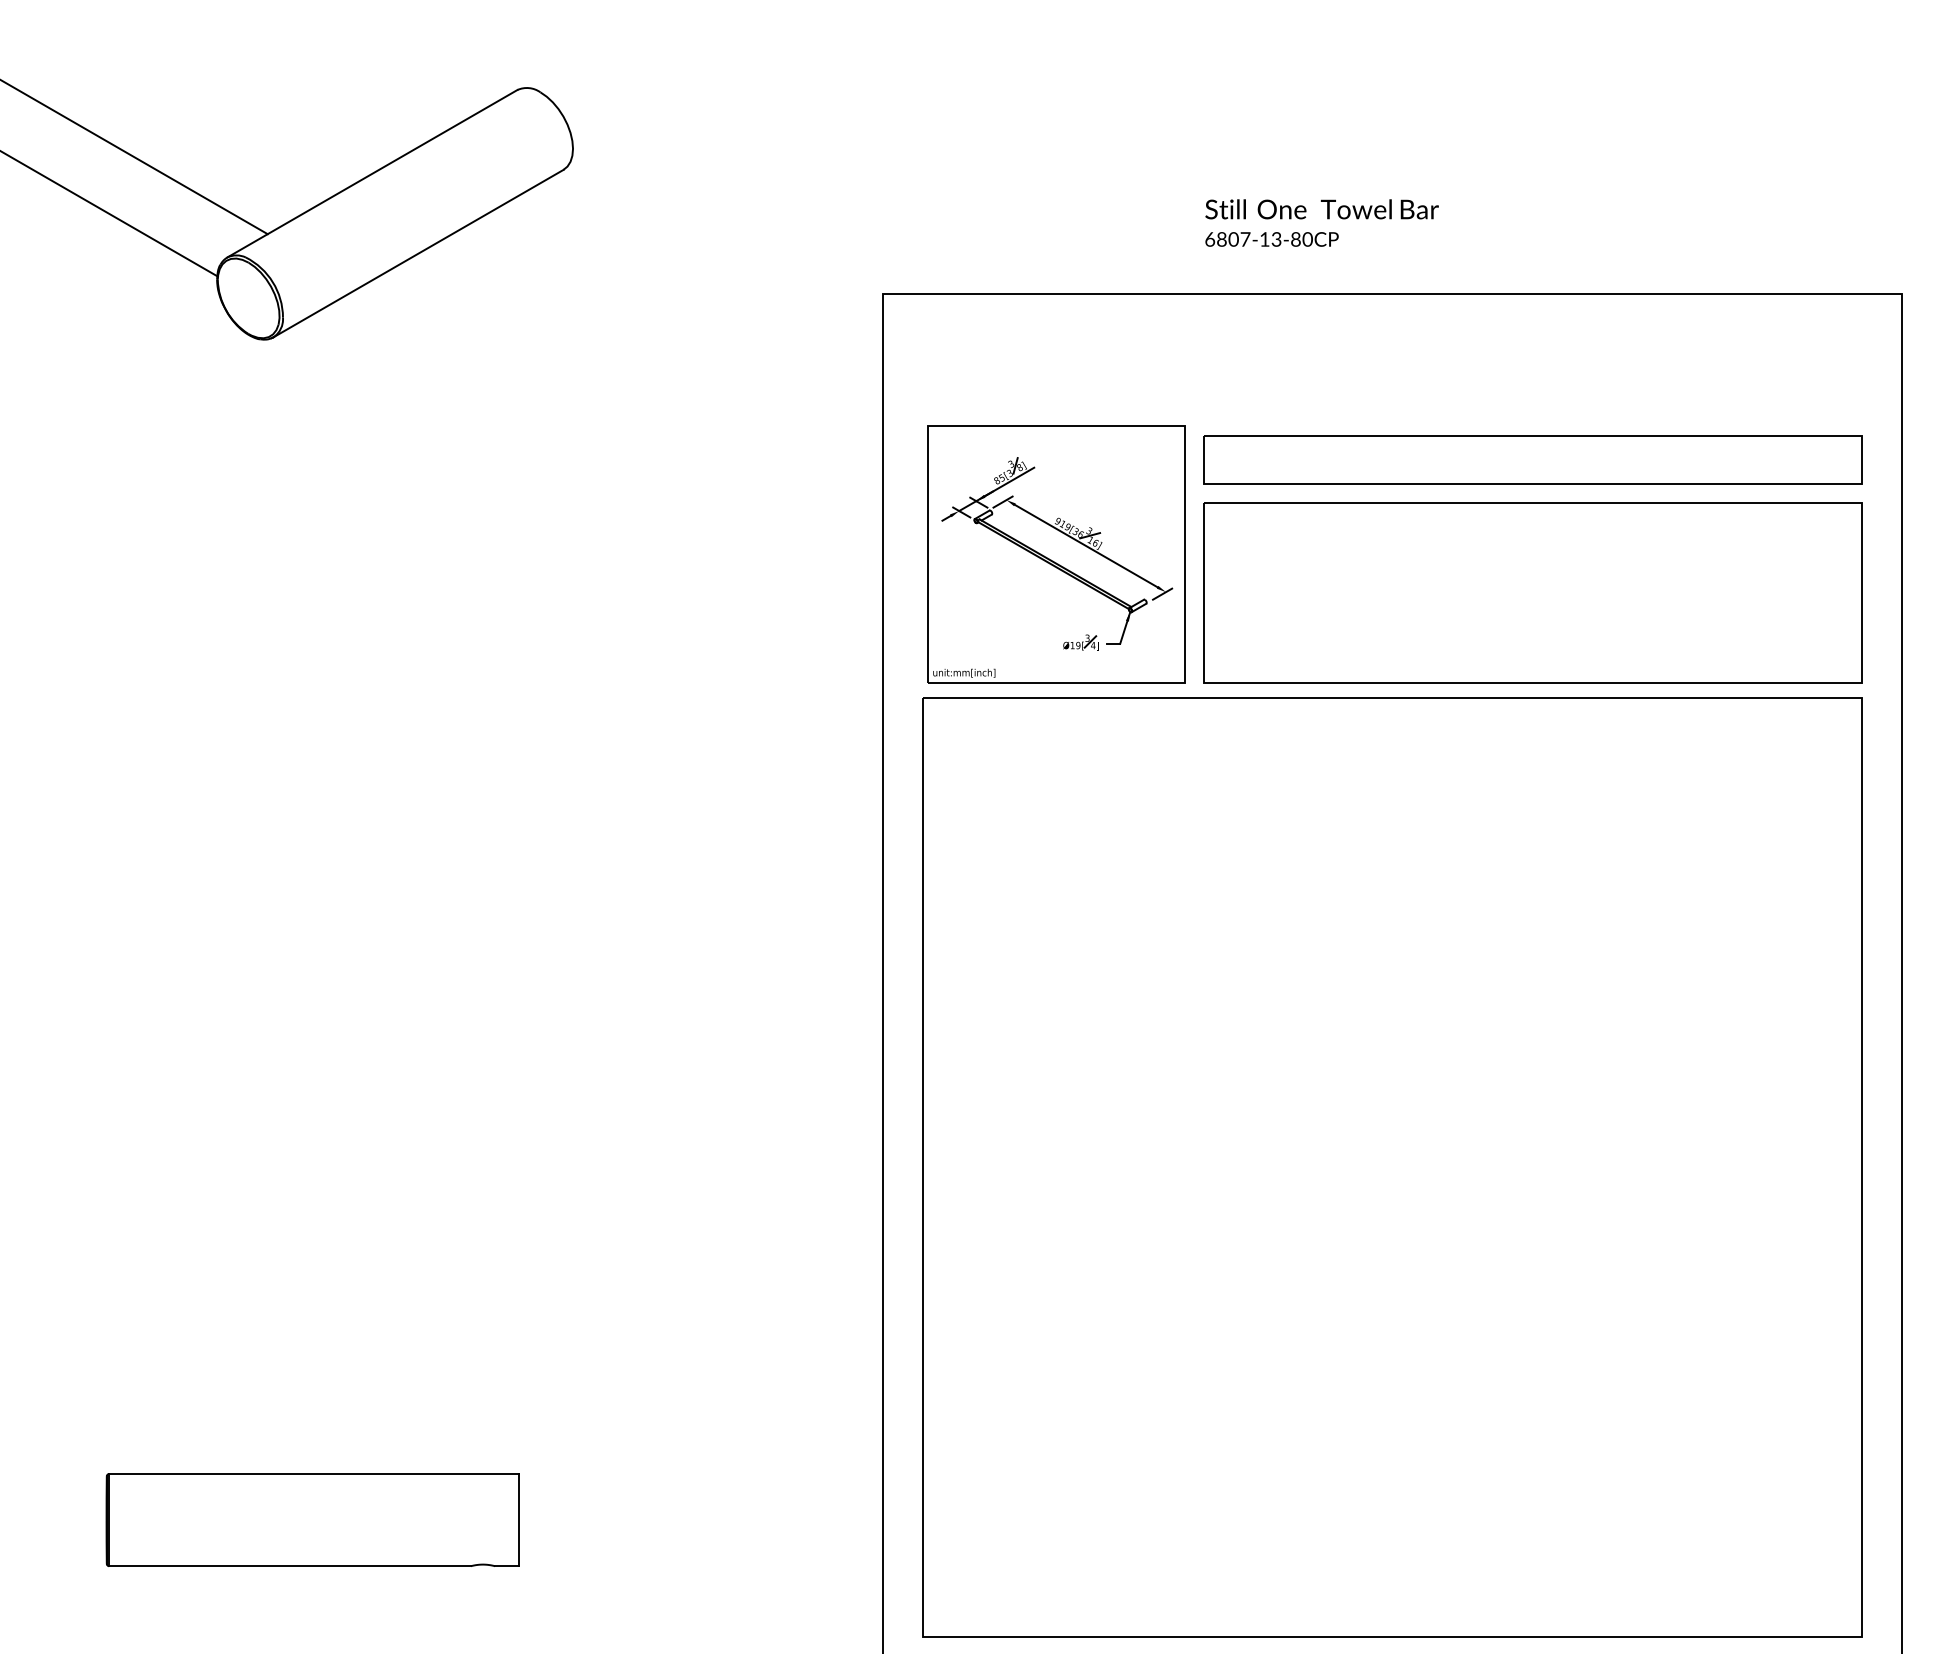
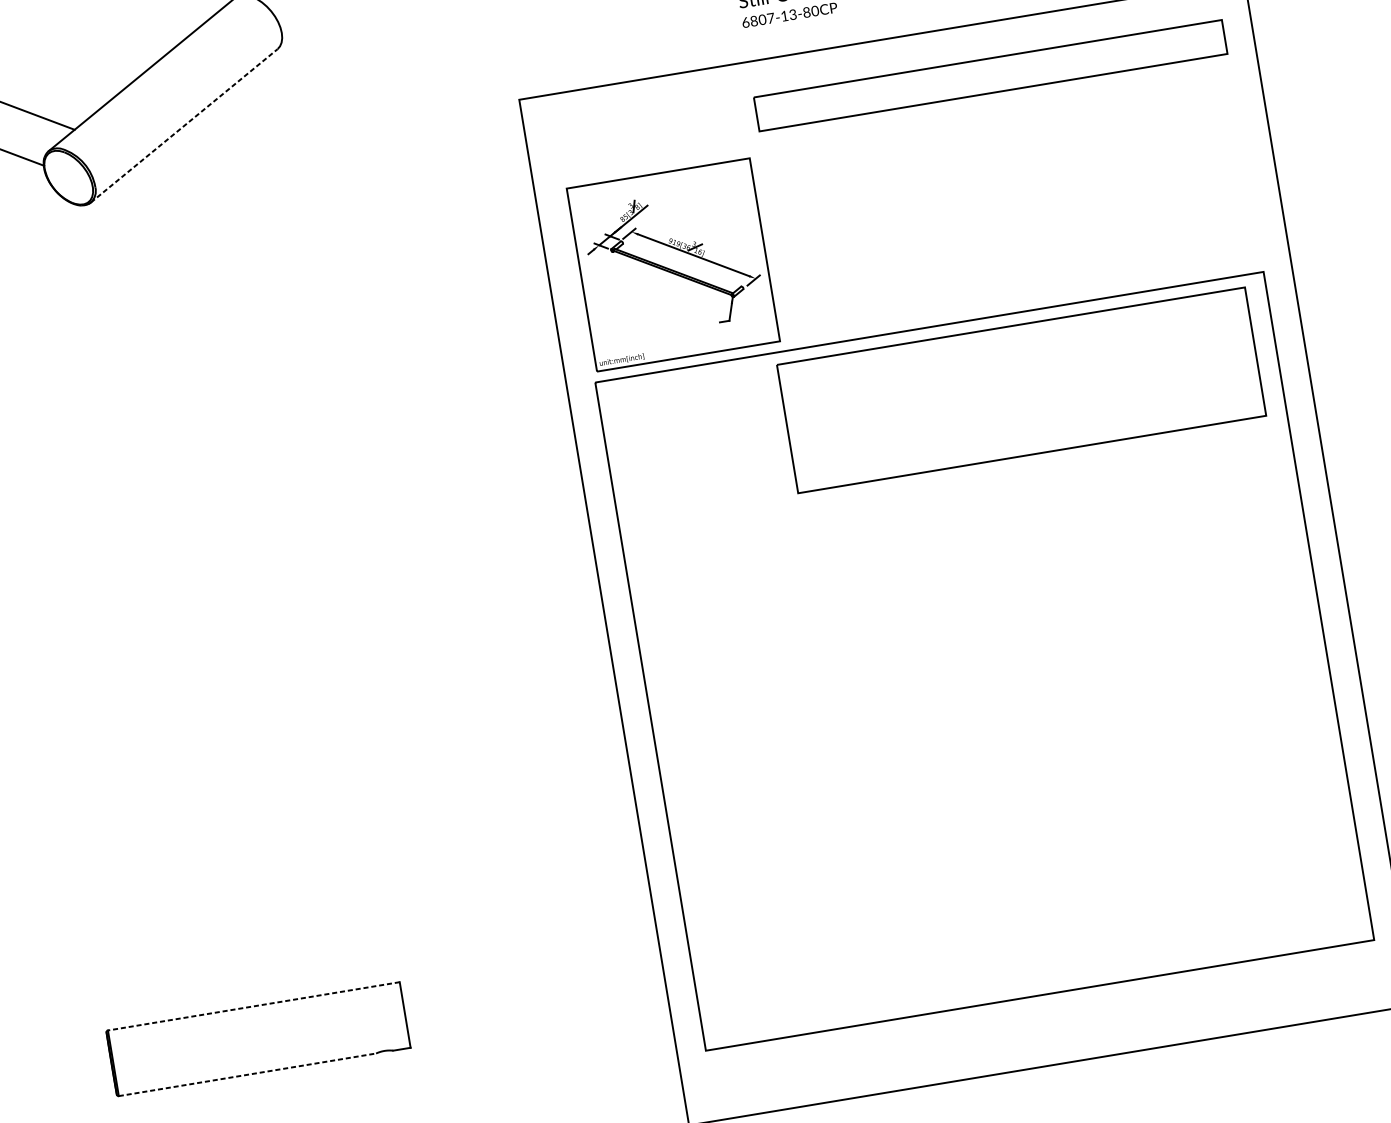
line: (418, 253) -> (184, 125), solid -> dashed
part: (1532, 459) -> (990, 75), moved
part: (1532, 592) -> (1021, 389), moved
part: (1080, 642) -> (701, 324), removed
line: (313, 1474) -> (253, 1006), solid -> dashed
line: (290, 1566) -> (247, 1074), solid -> dashed

